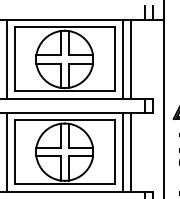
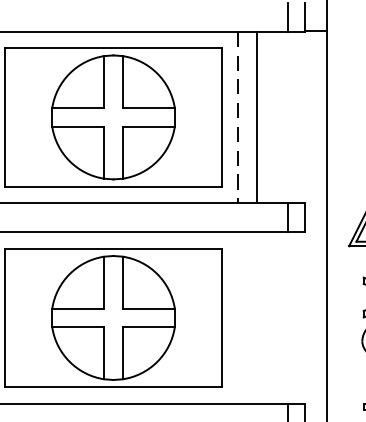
line: (122, 59) -> (238, 117), solid -> dashed
line: (122, 151) -> (238, 316), removed
line: (130, 151) -> (255, 316), removed

